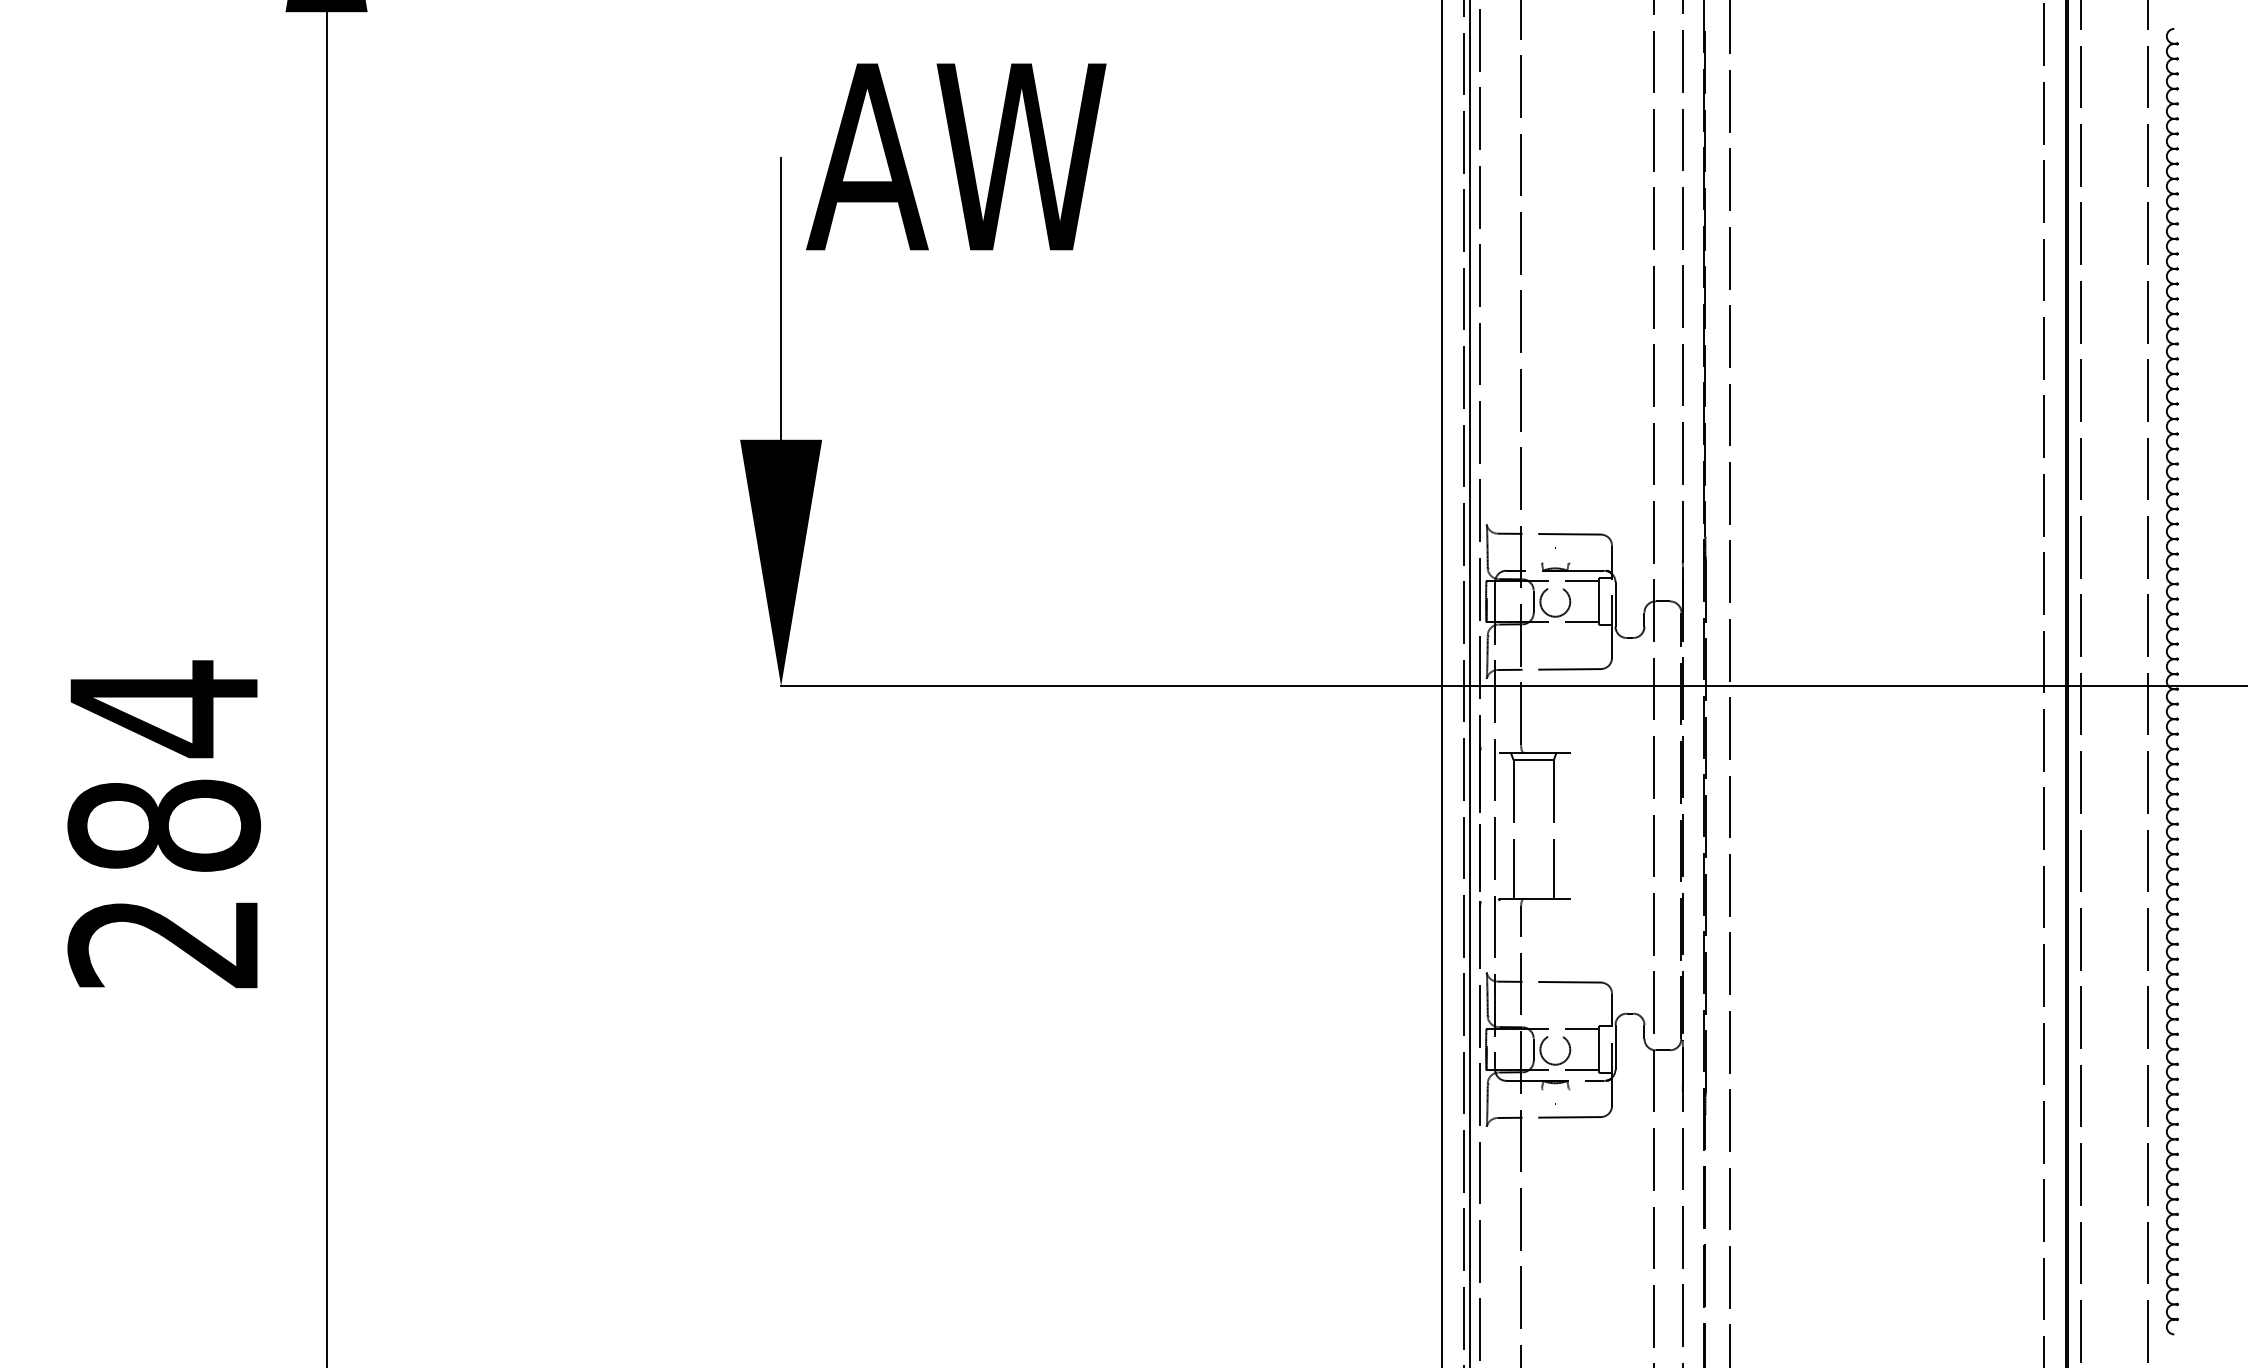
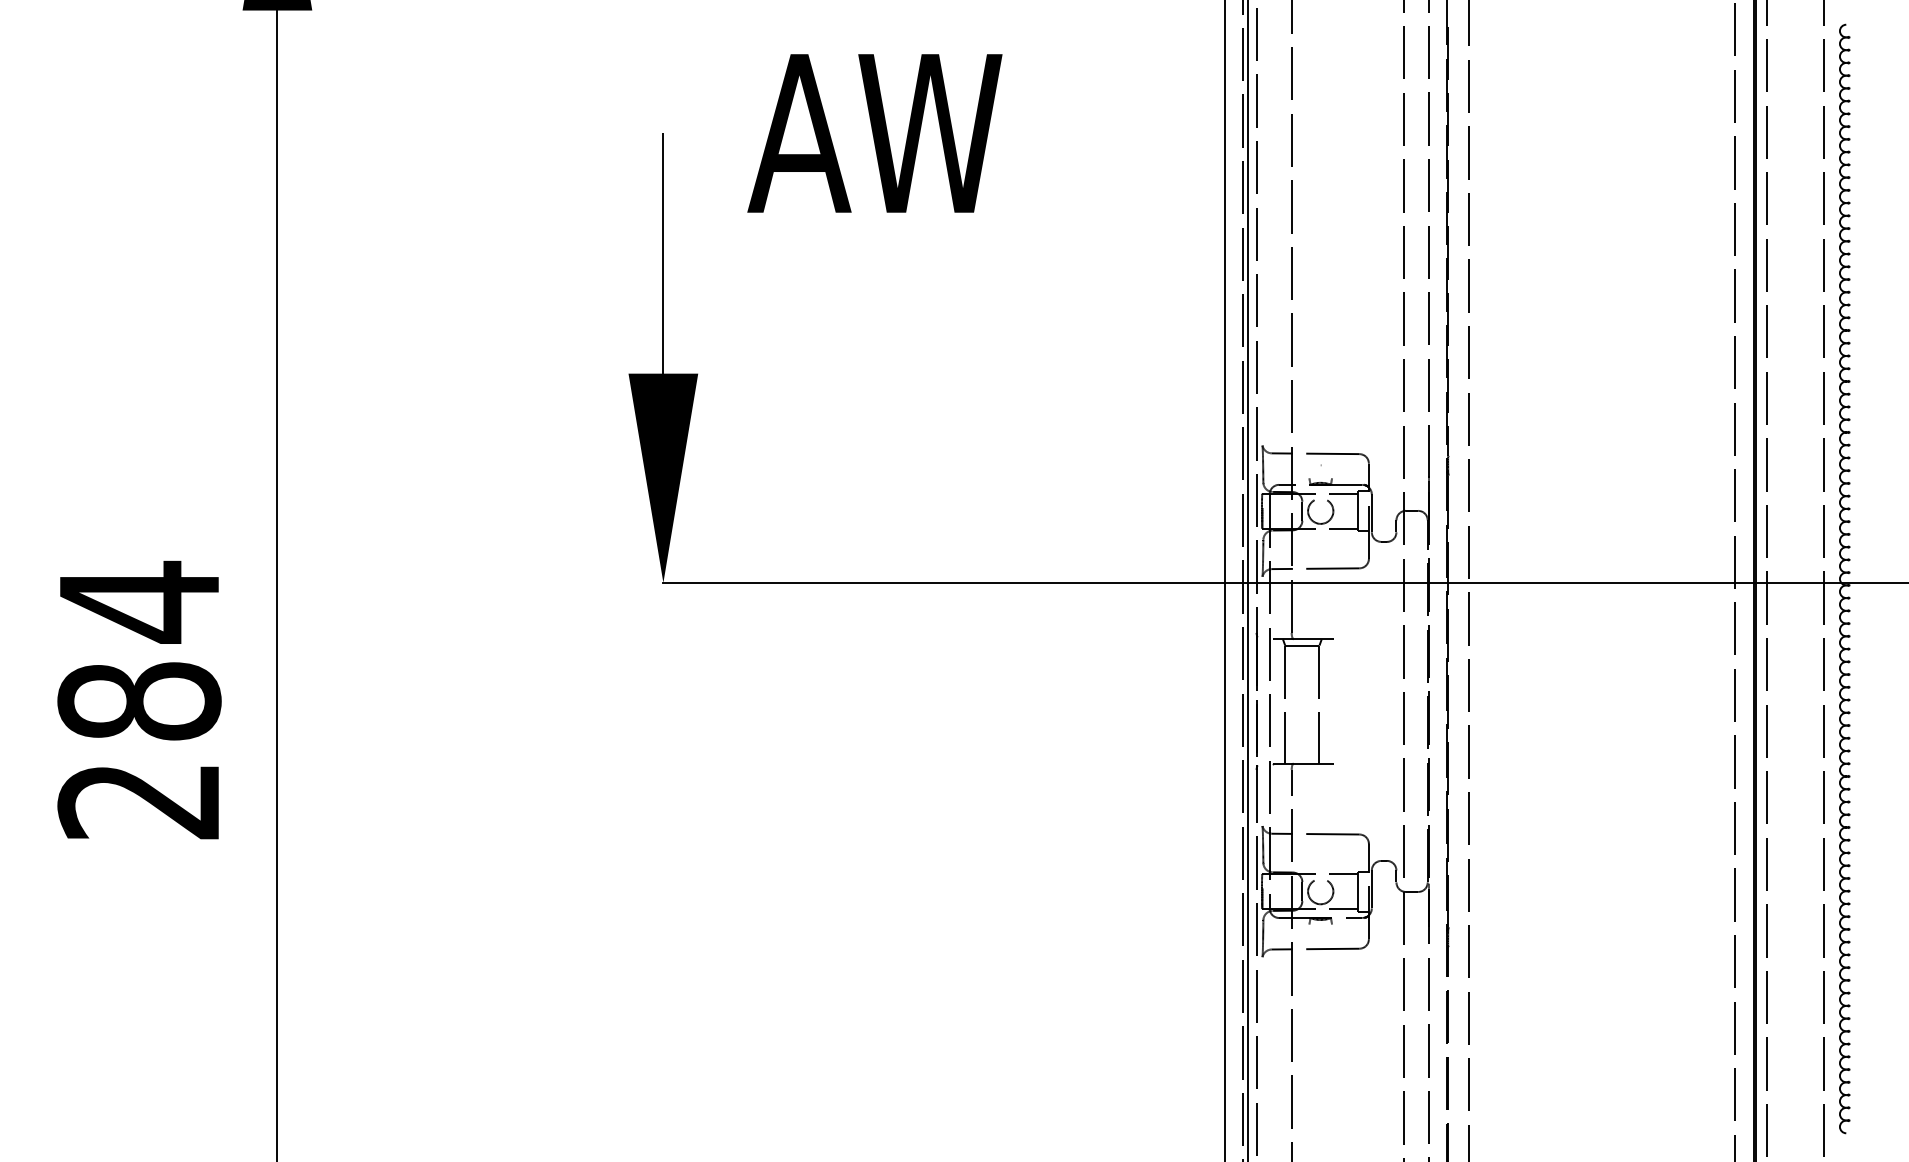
text: (956, 156) -> (875, 133), moved

